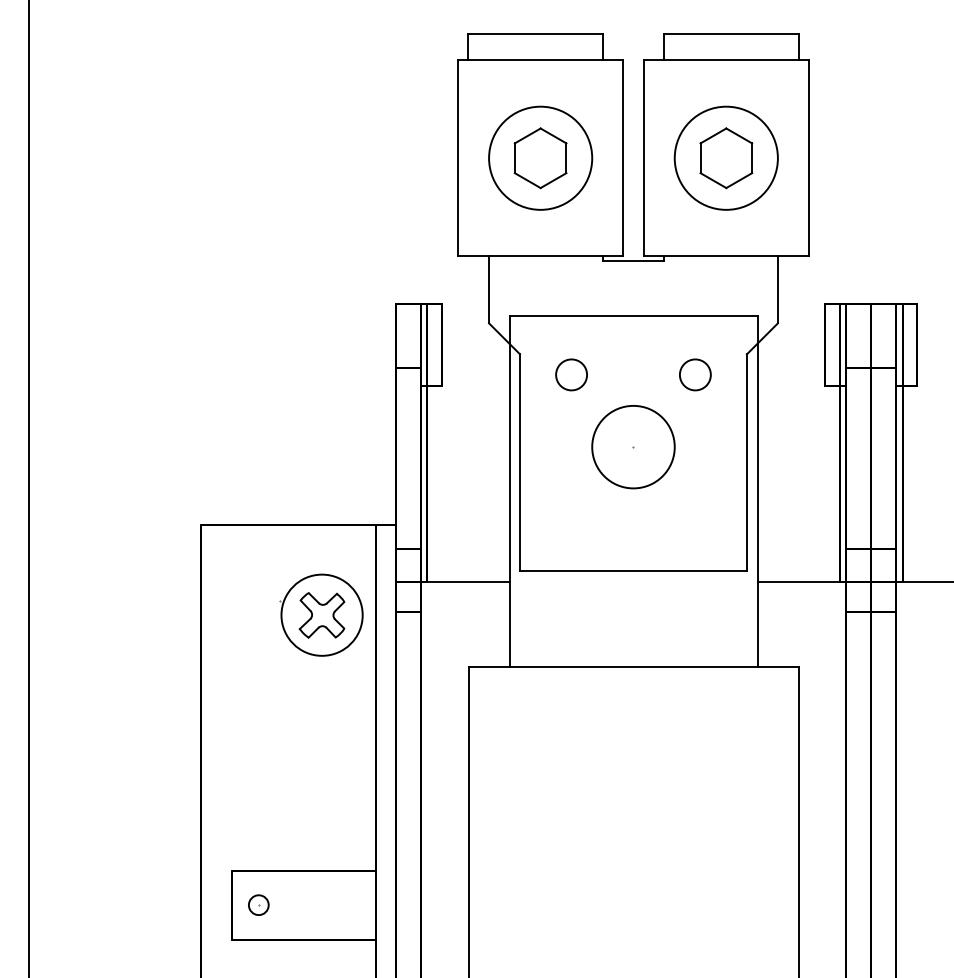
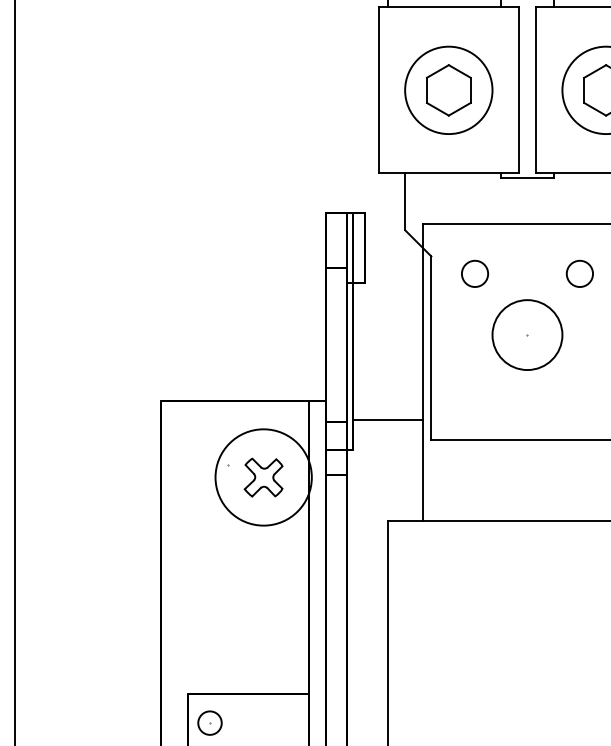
line: (468, 582) -> (387, 420), moved
circle: (321, 614) -> (263, 476), size x1.4
part: (258, 904) -> (209, 722), size x1.4

